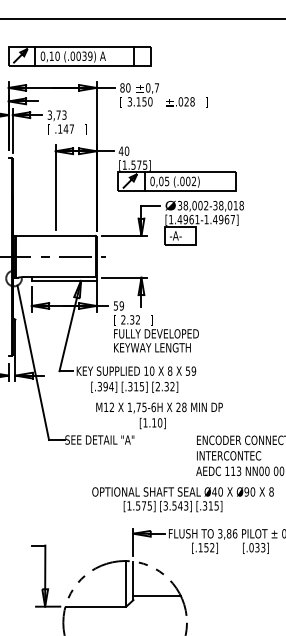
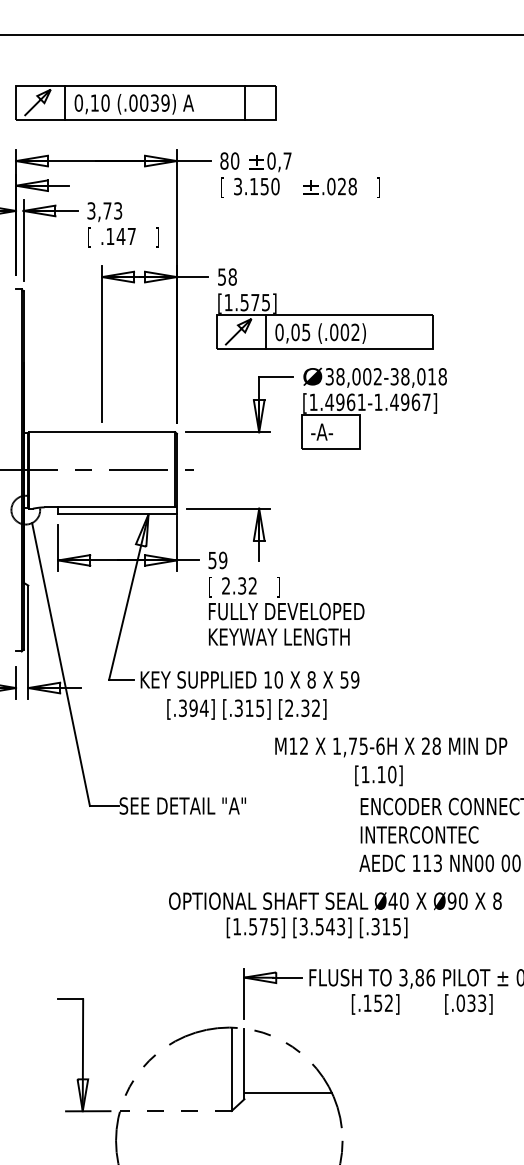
text: (123, 150) -> (226, 275), 40 -> 58
text: (159, 415) -> (391, 761), moved
line: (95, 606) -> (174, 1110), solid -> dashed

